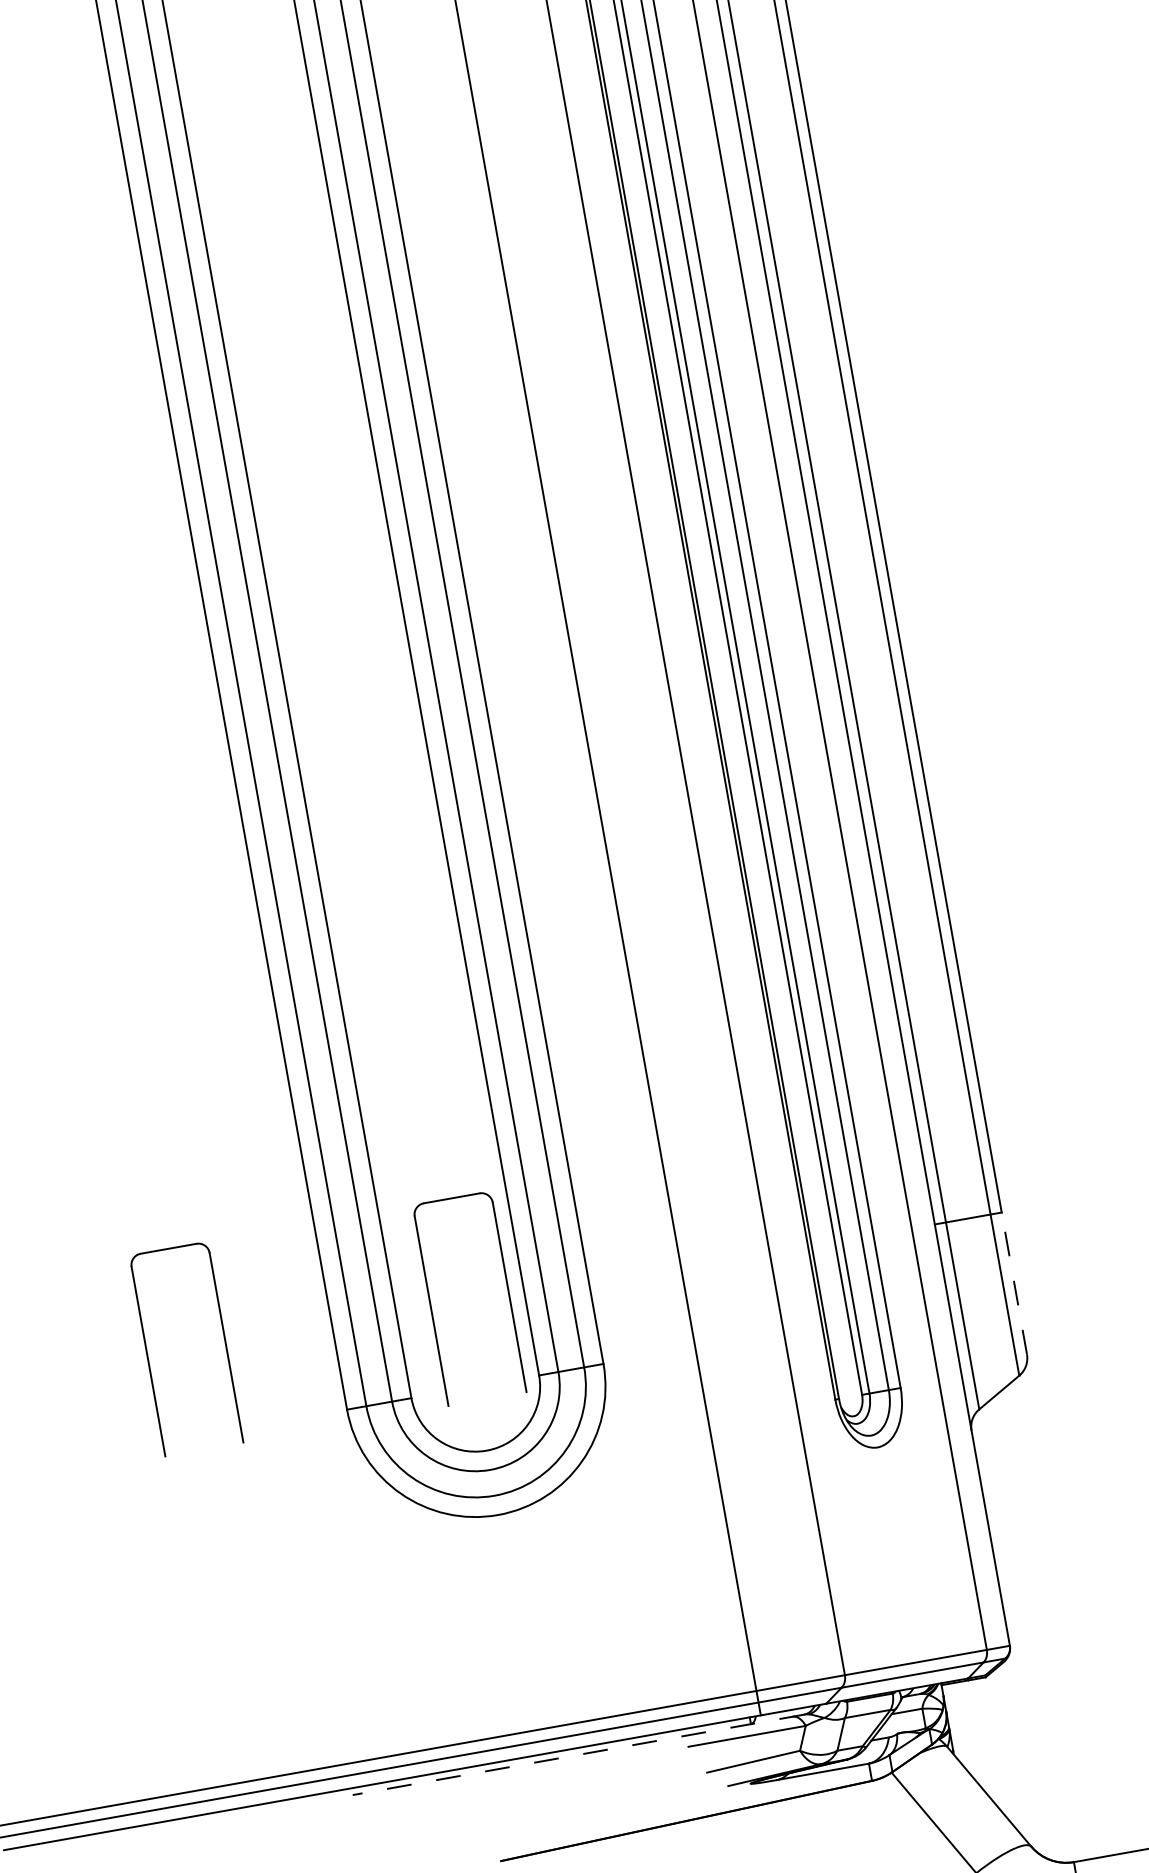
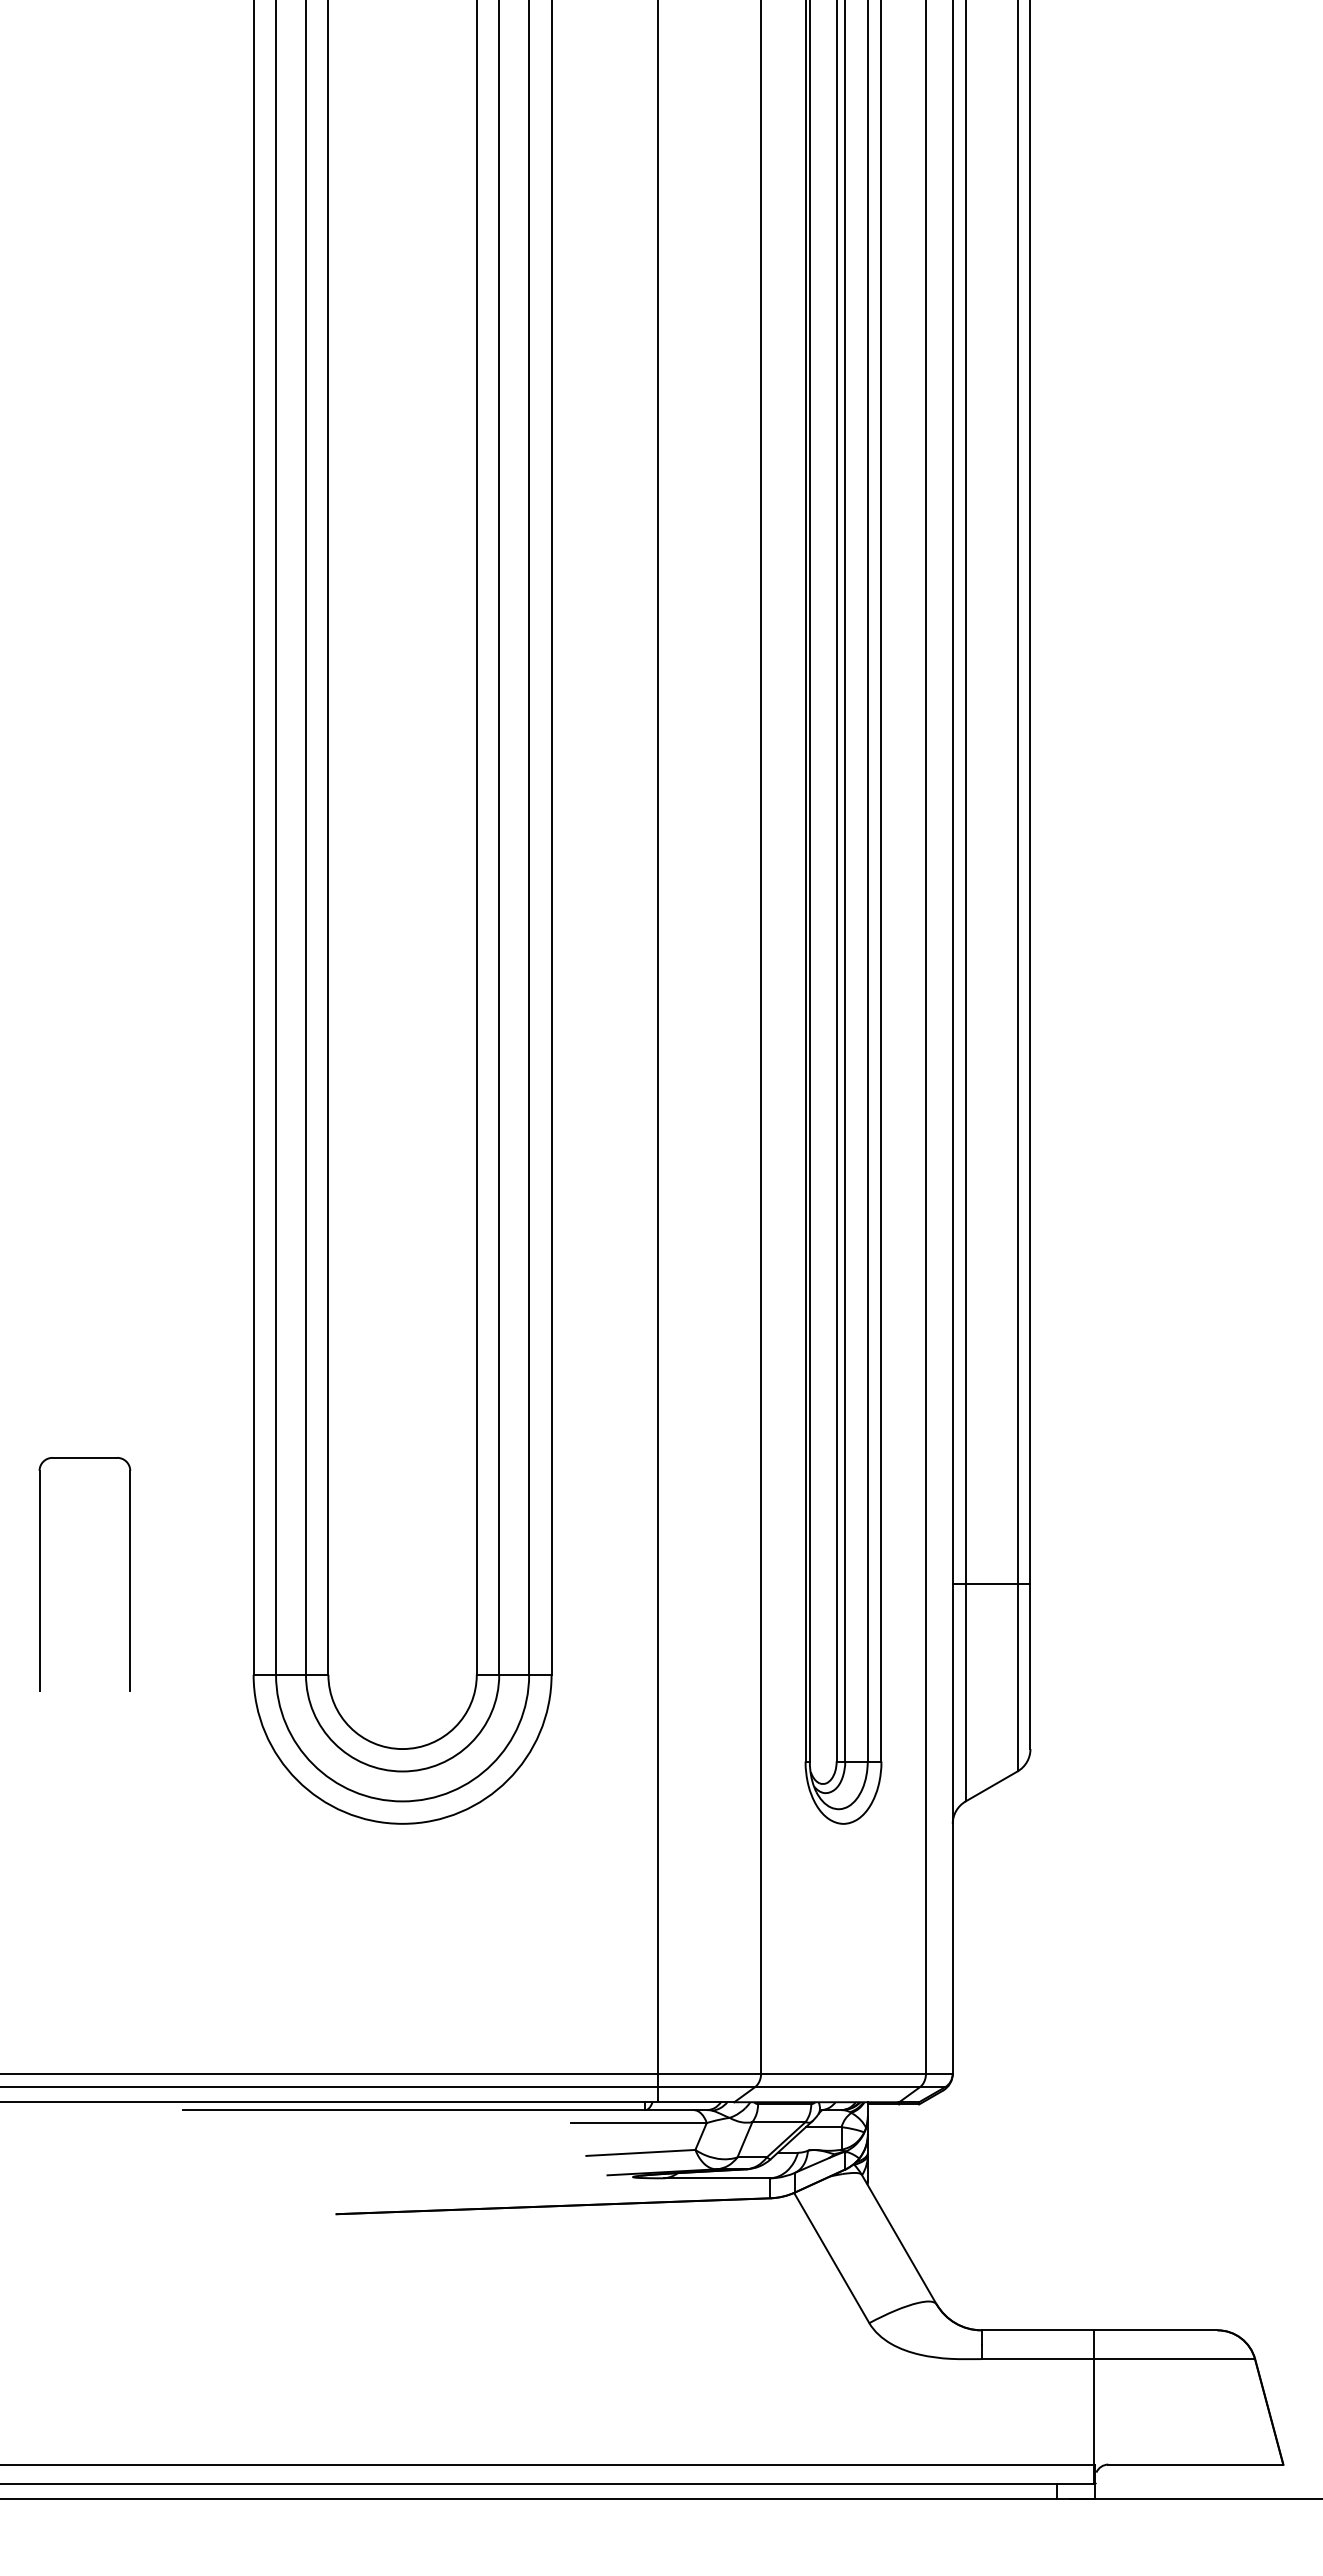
line: (1014, 1283) -> (1030, 1666), dashed -> solid
part: (431, 1305) -> (369, 1574), removed
line: (578, 1755) -> (444, 2110), dashed -> solid

